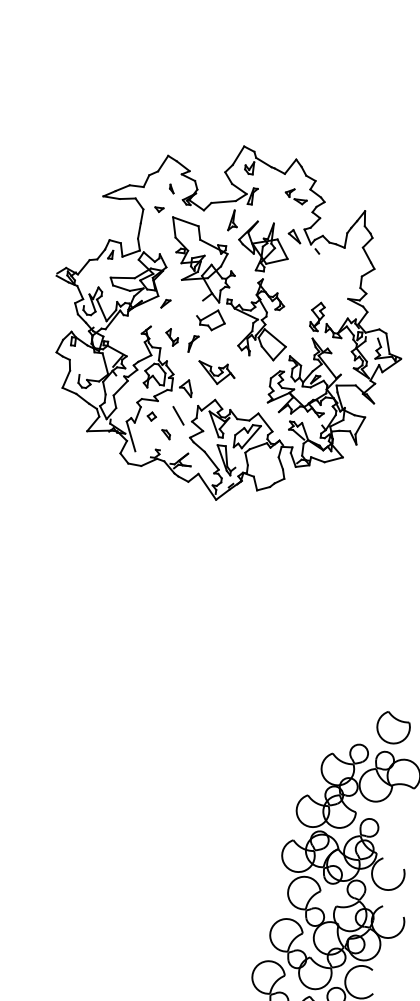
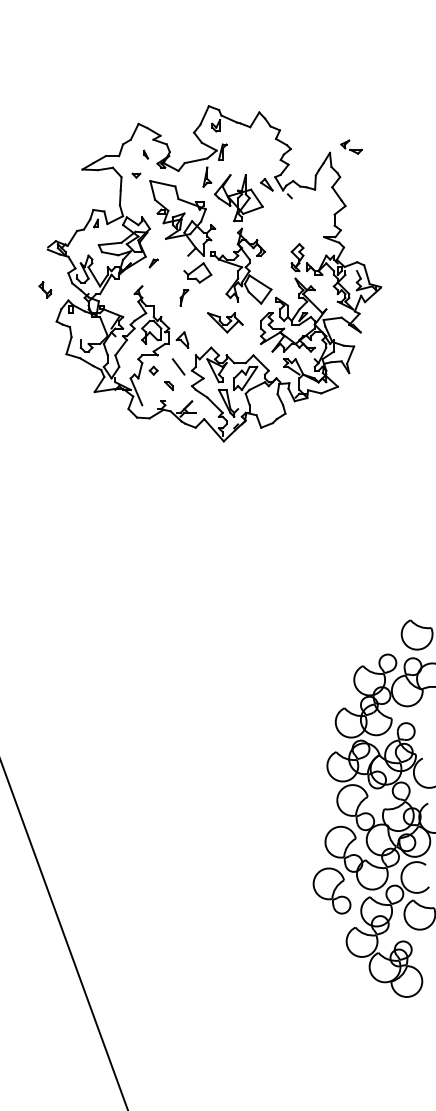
part: (296, 195) -> (351, 146), moved
part: (172, 336) -> (45, 289), moved
part: (216, 373) -> (225, 322), moved

